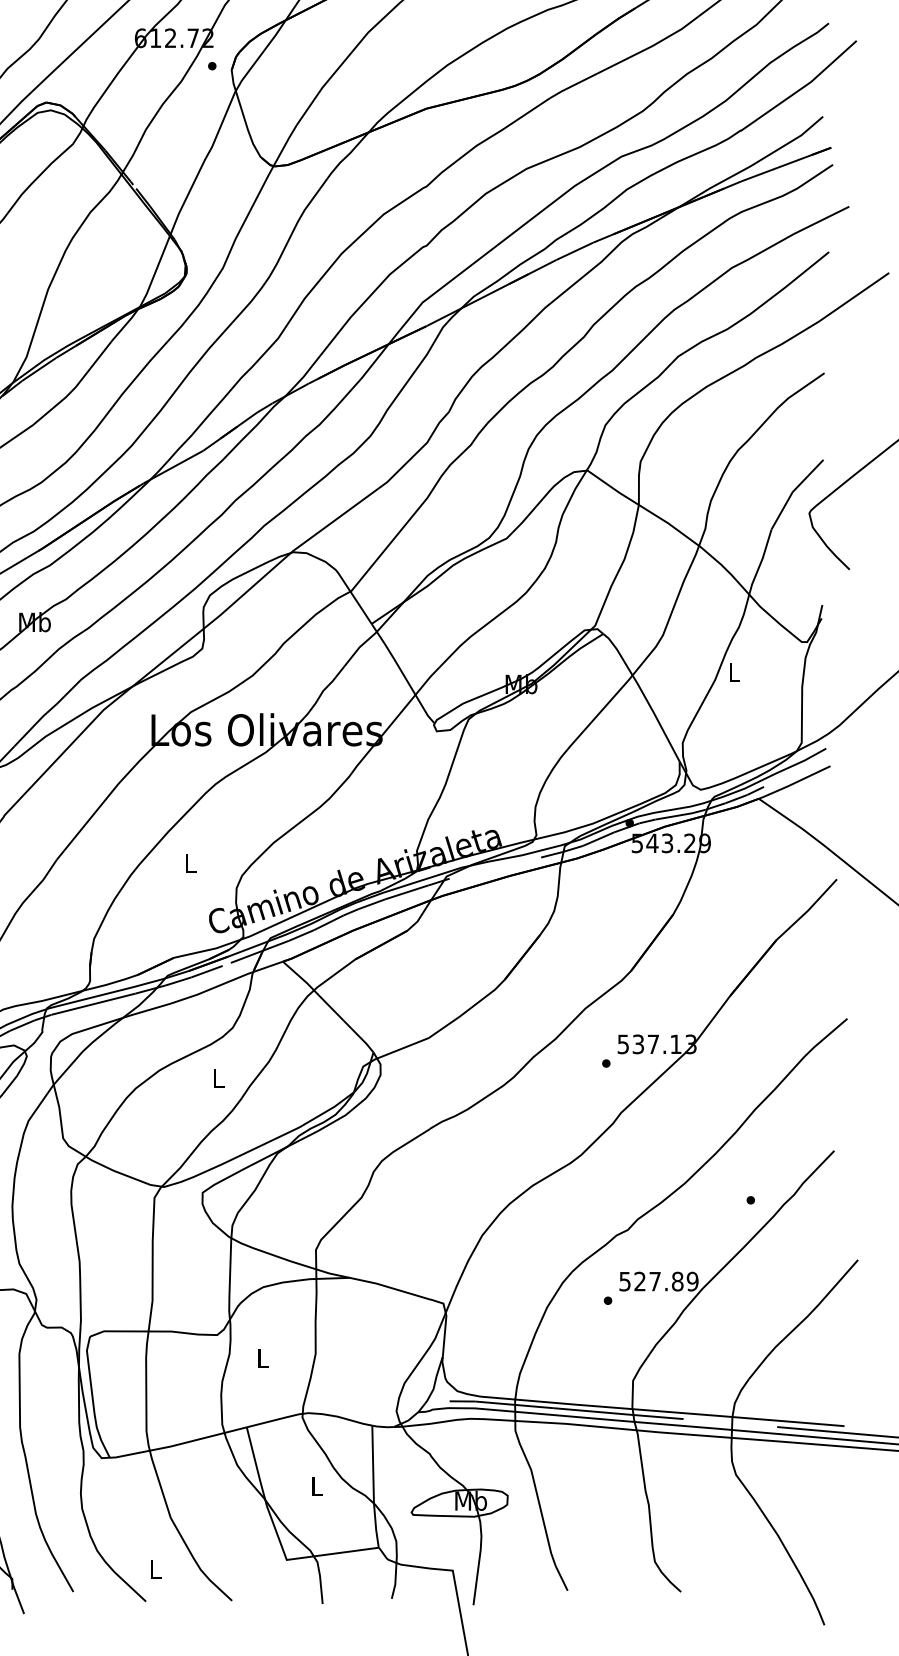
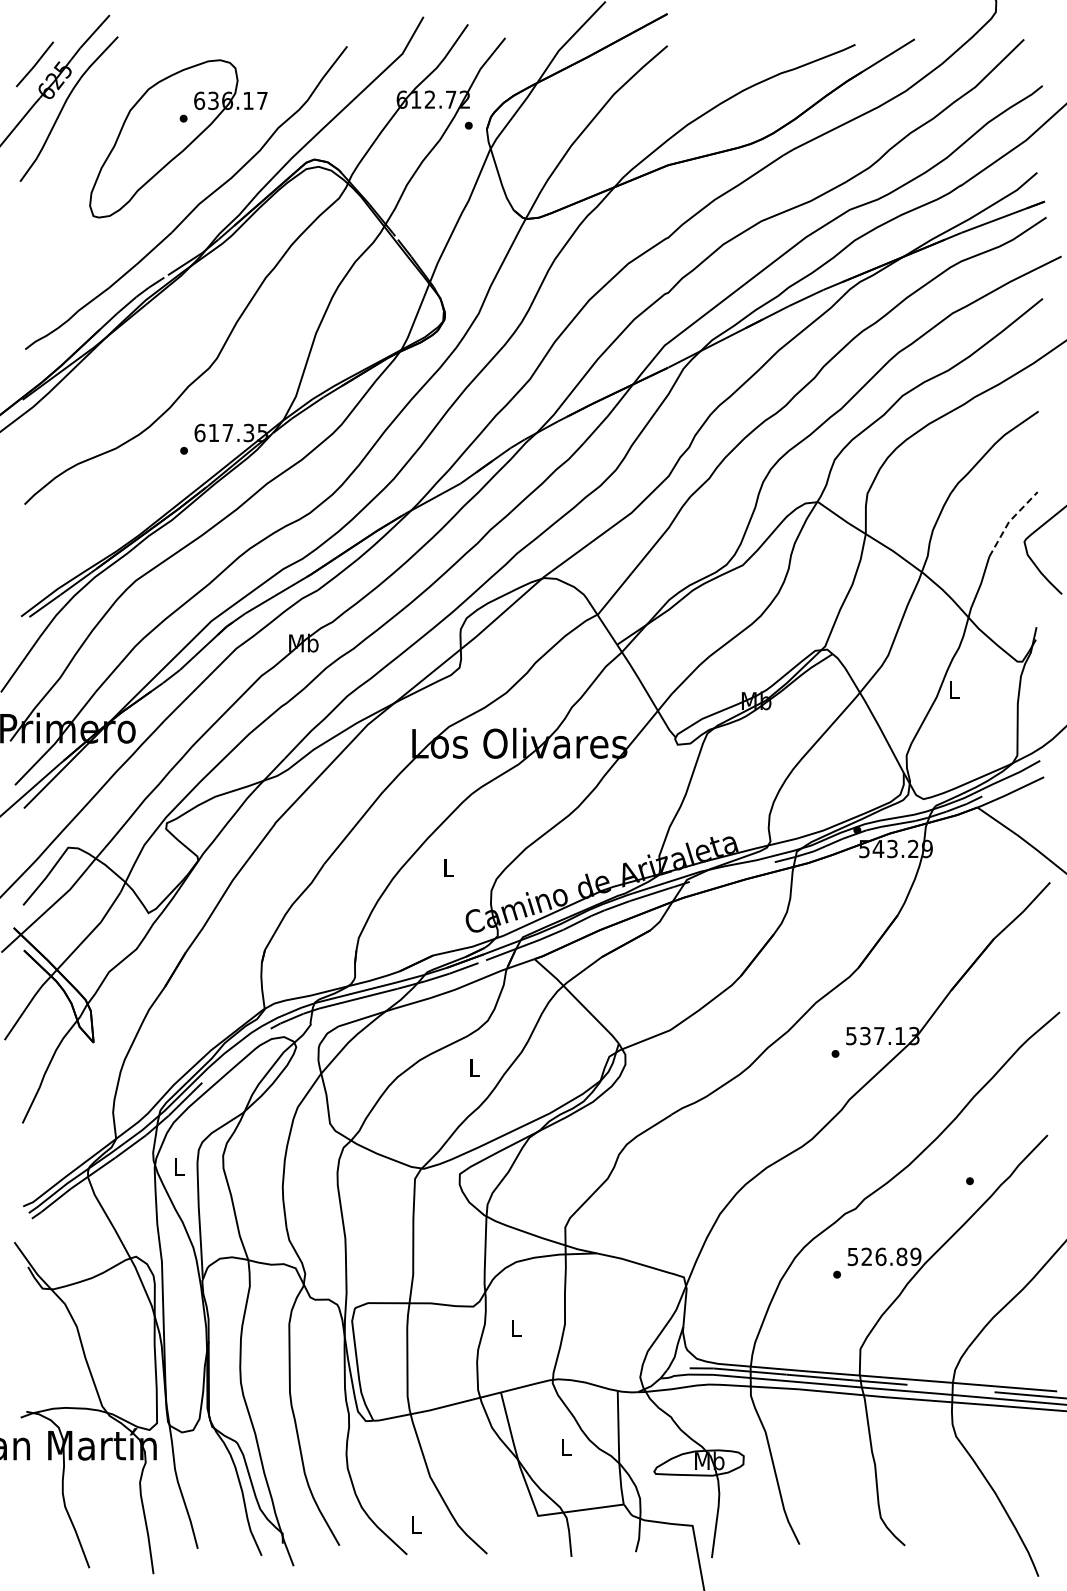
line: (793, 491) -> (1009, 521), solid -> dashed
text: (654, 1281) -> (880, 1256), 527.89 -> 526.89

